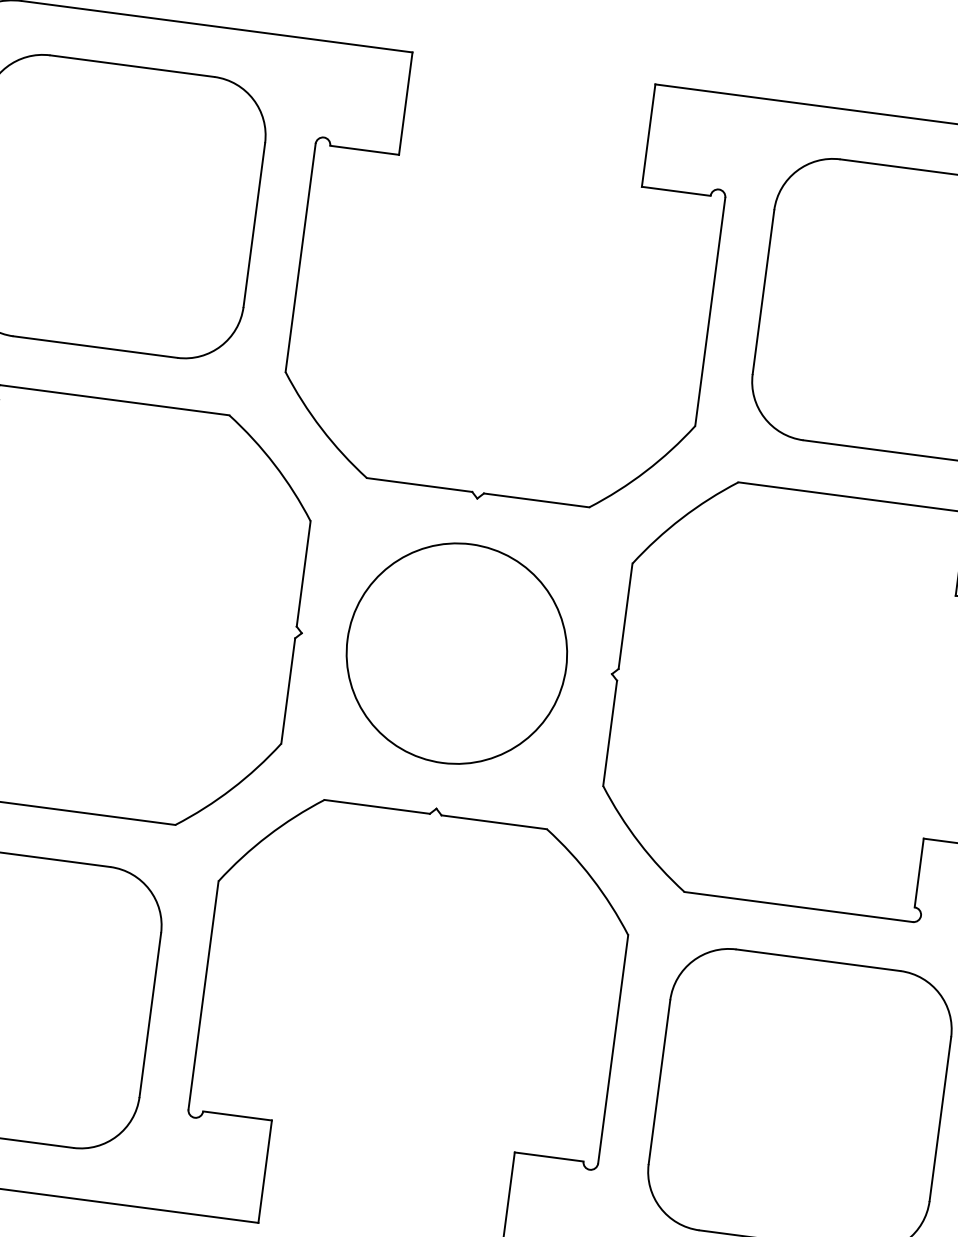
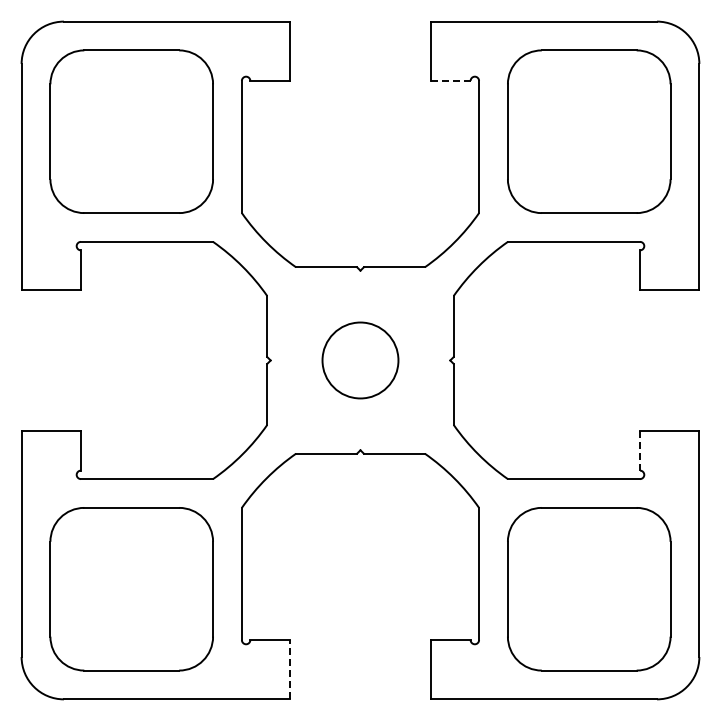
line: (676, 190) -> (450, 80), solid -> dashed
circle: (456, 653) -> (360, 360), size x0.6
line: (920, 872) -> (640, 450), solid -> dashed
line: (265, 1171) -> (290, 669), solid -> dashed

